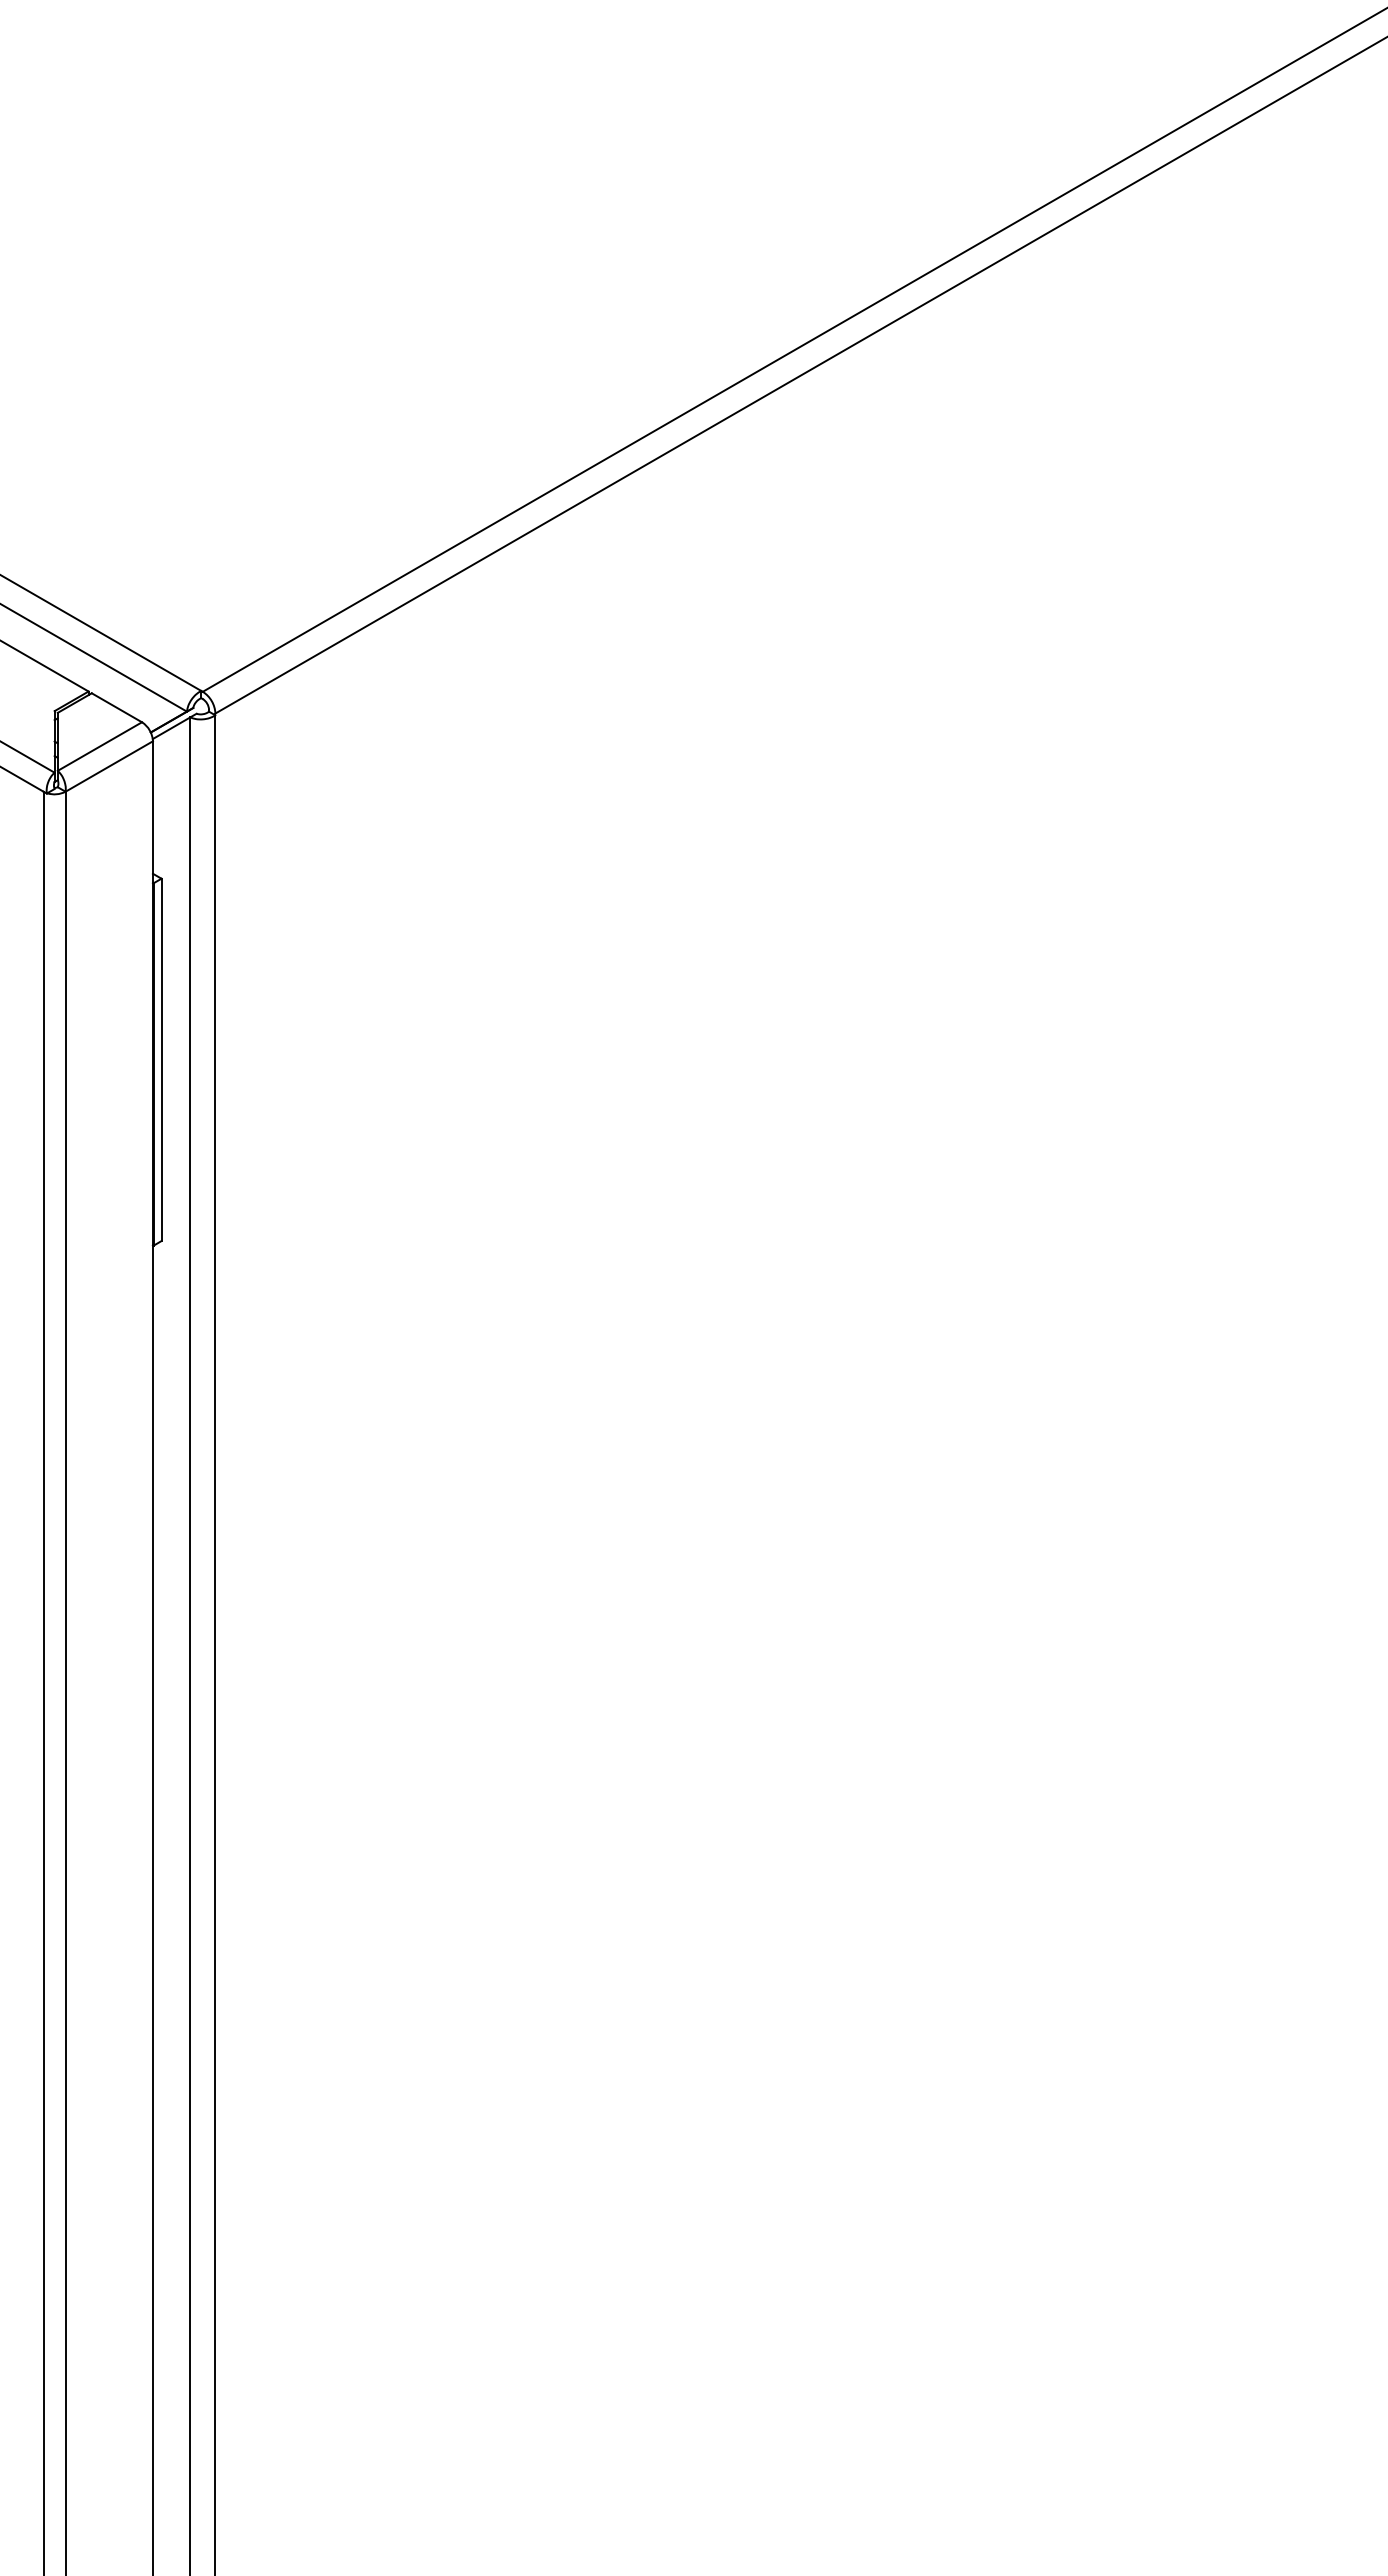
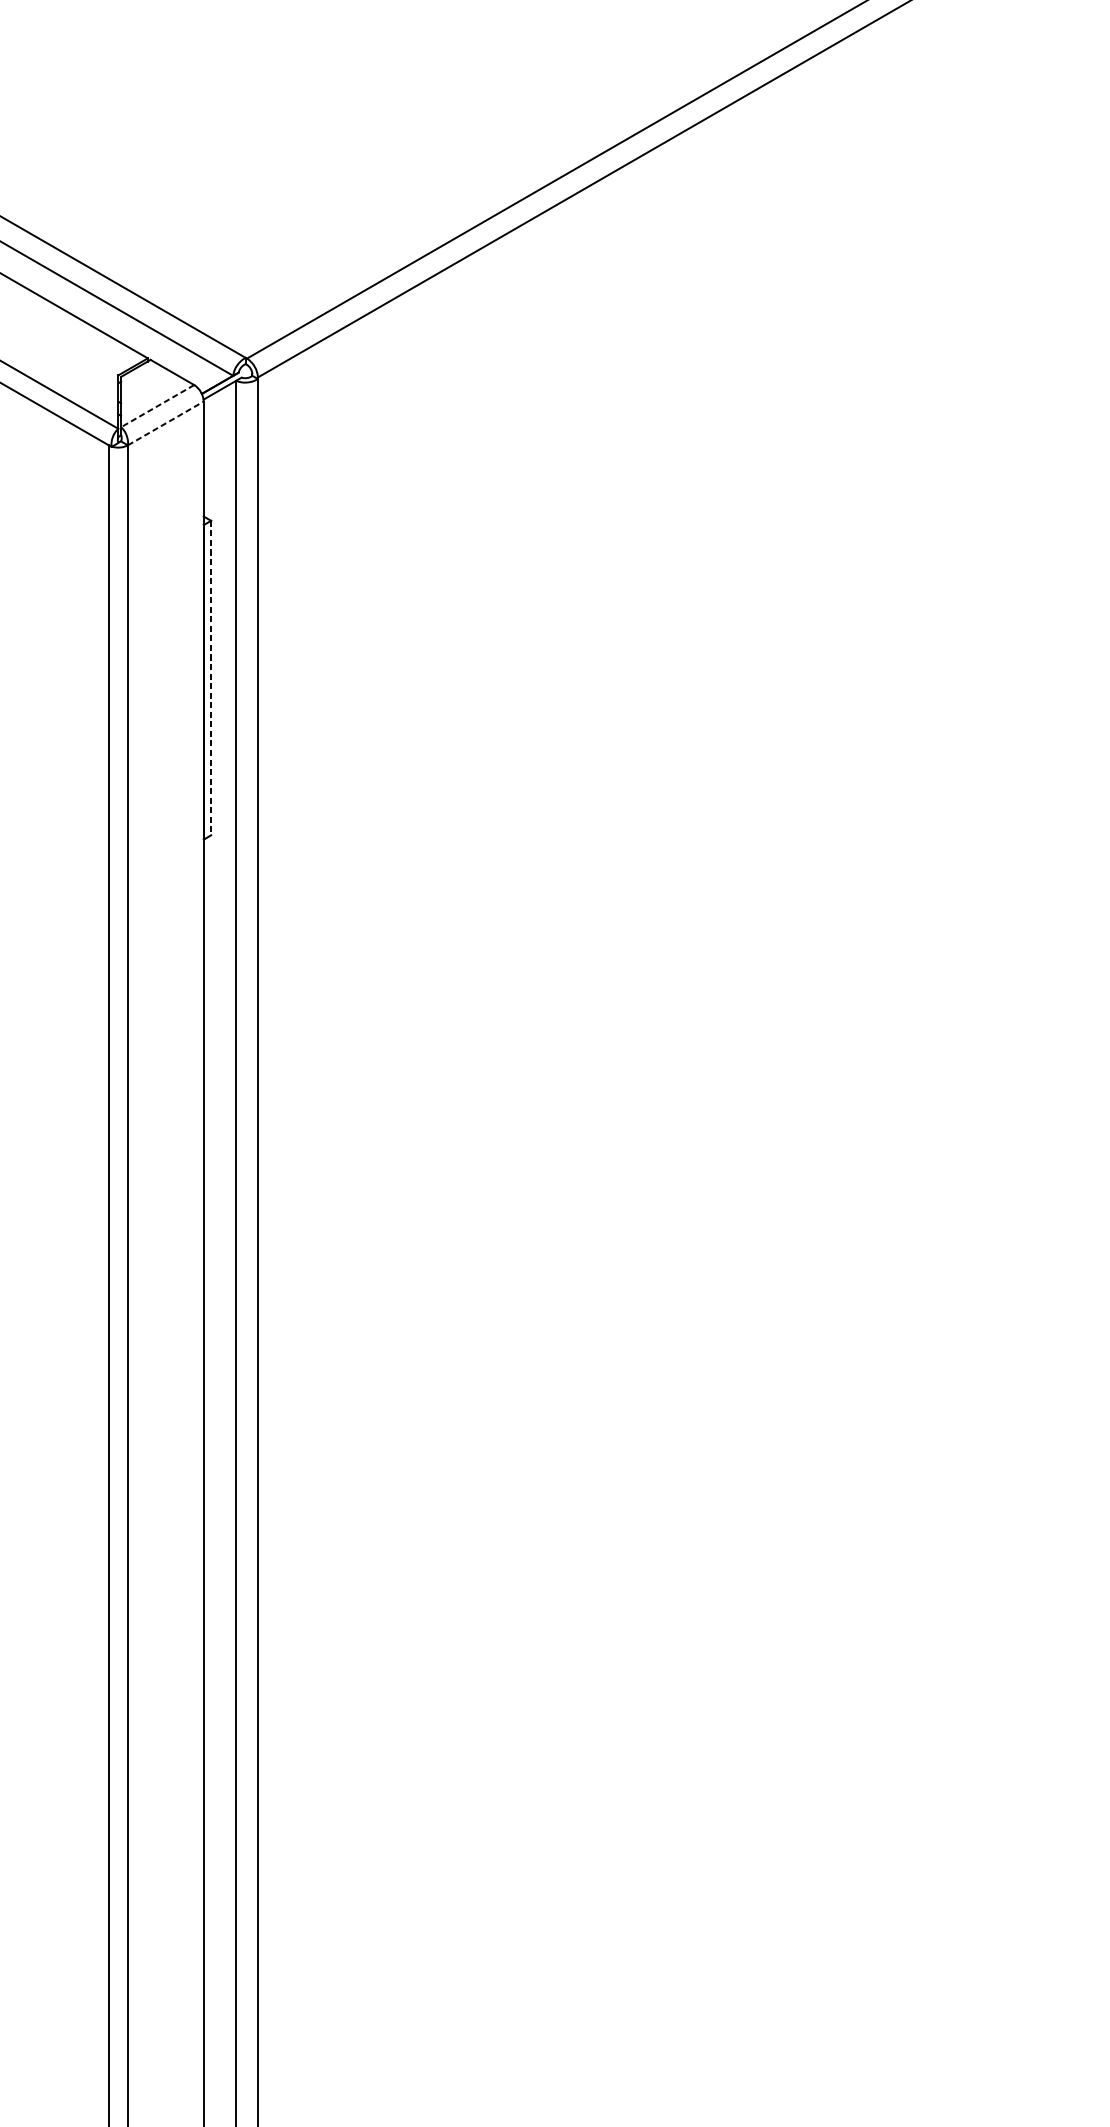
line: (99, 746) -> (157, 406), solid -> dashed
line: (109, 766) -> (166, 423), solid -> dashed
line: (161, 1060) -> (211, 678), solid -> dashed

